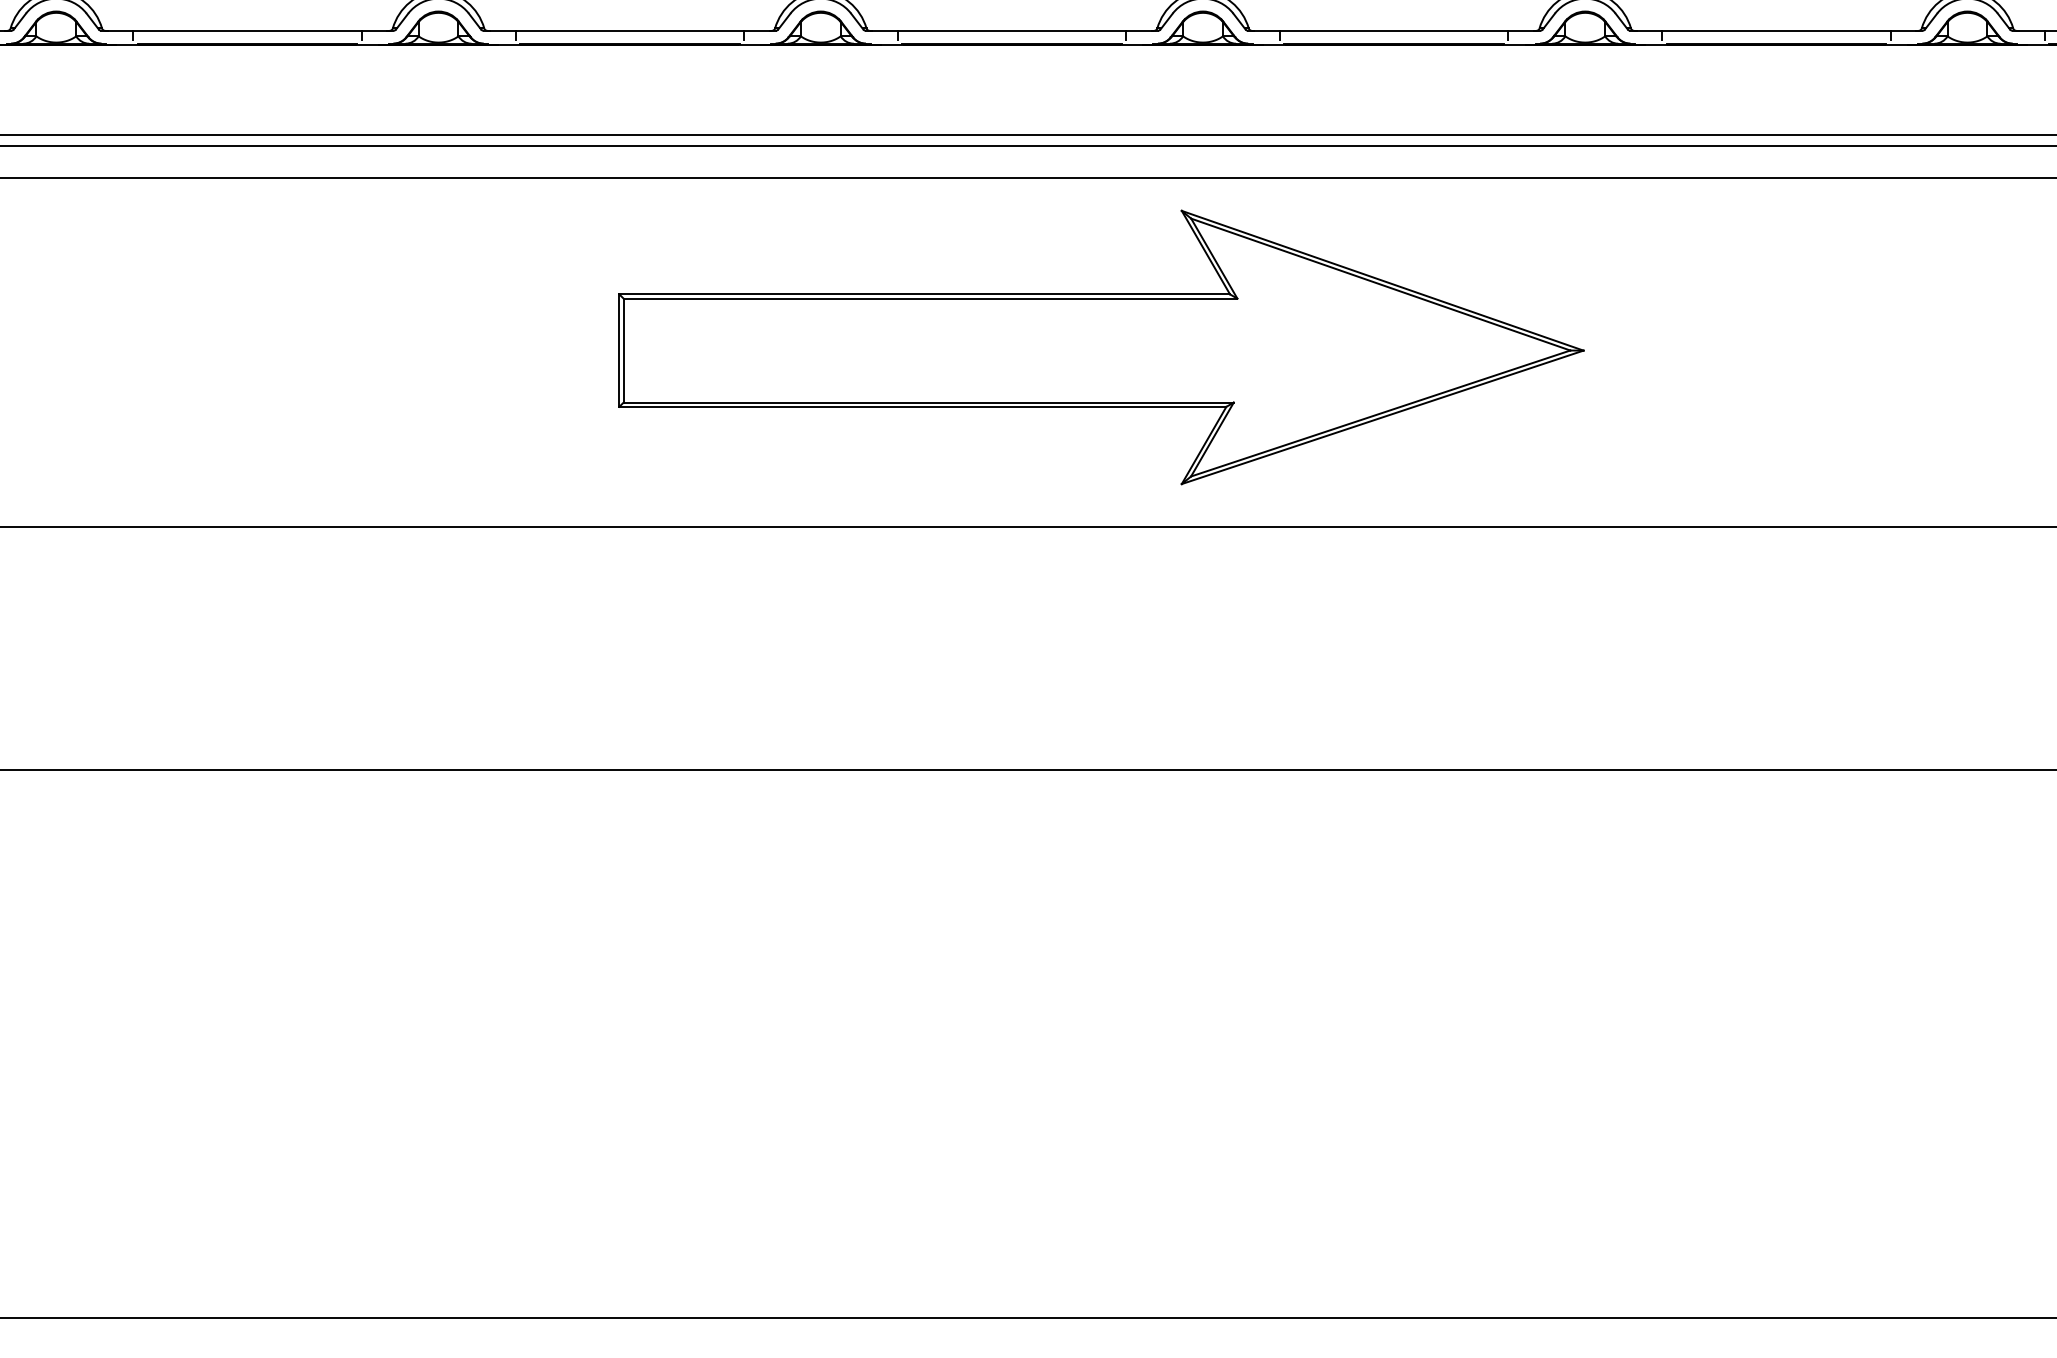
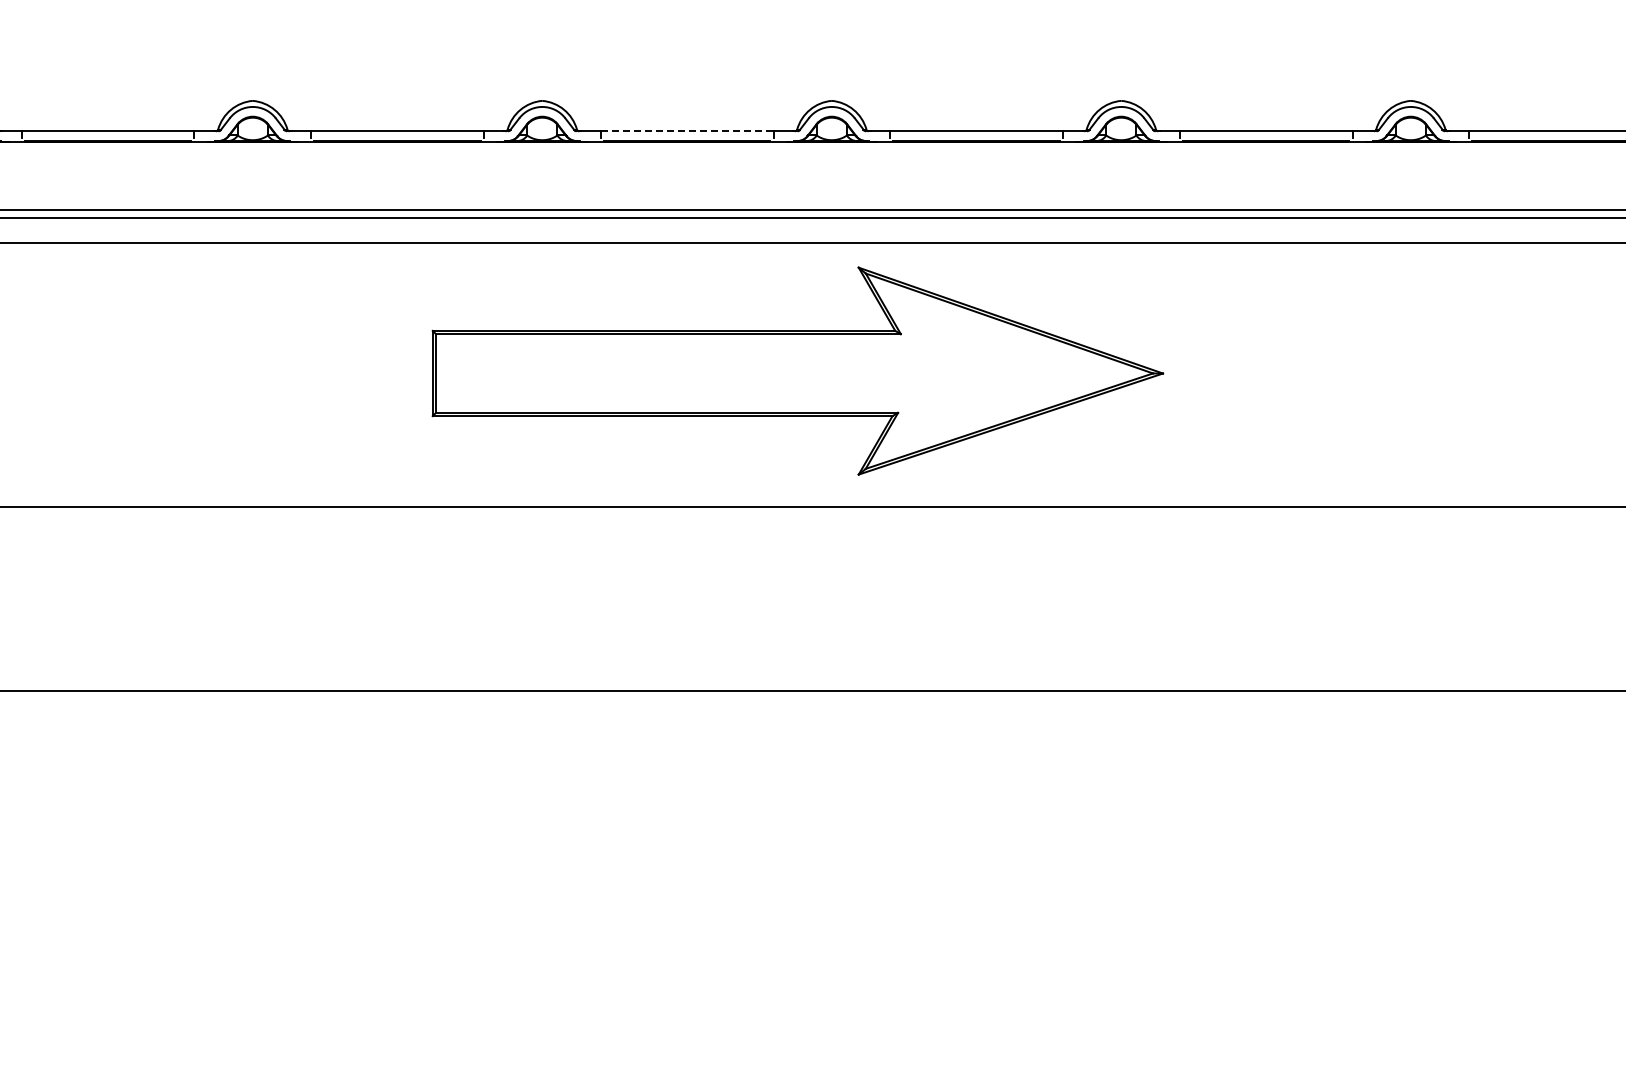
line: (1012, 31) -> (687, 131), solid -> dashed
part: (1100, 346) -> (797, 370), moved

